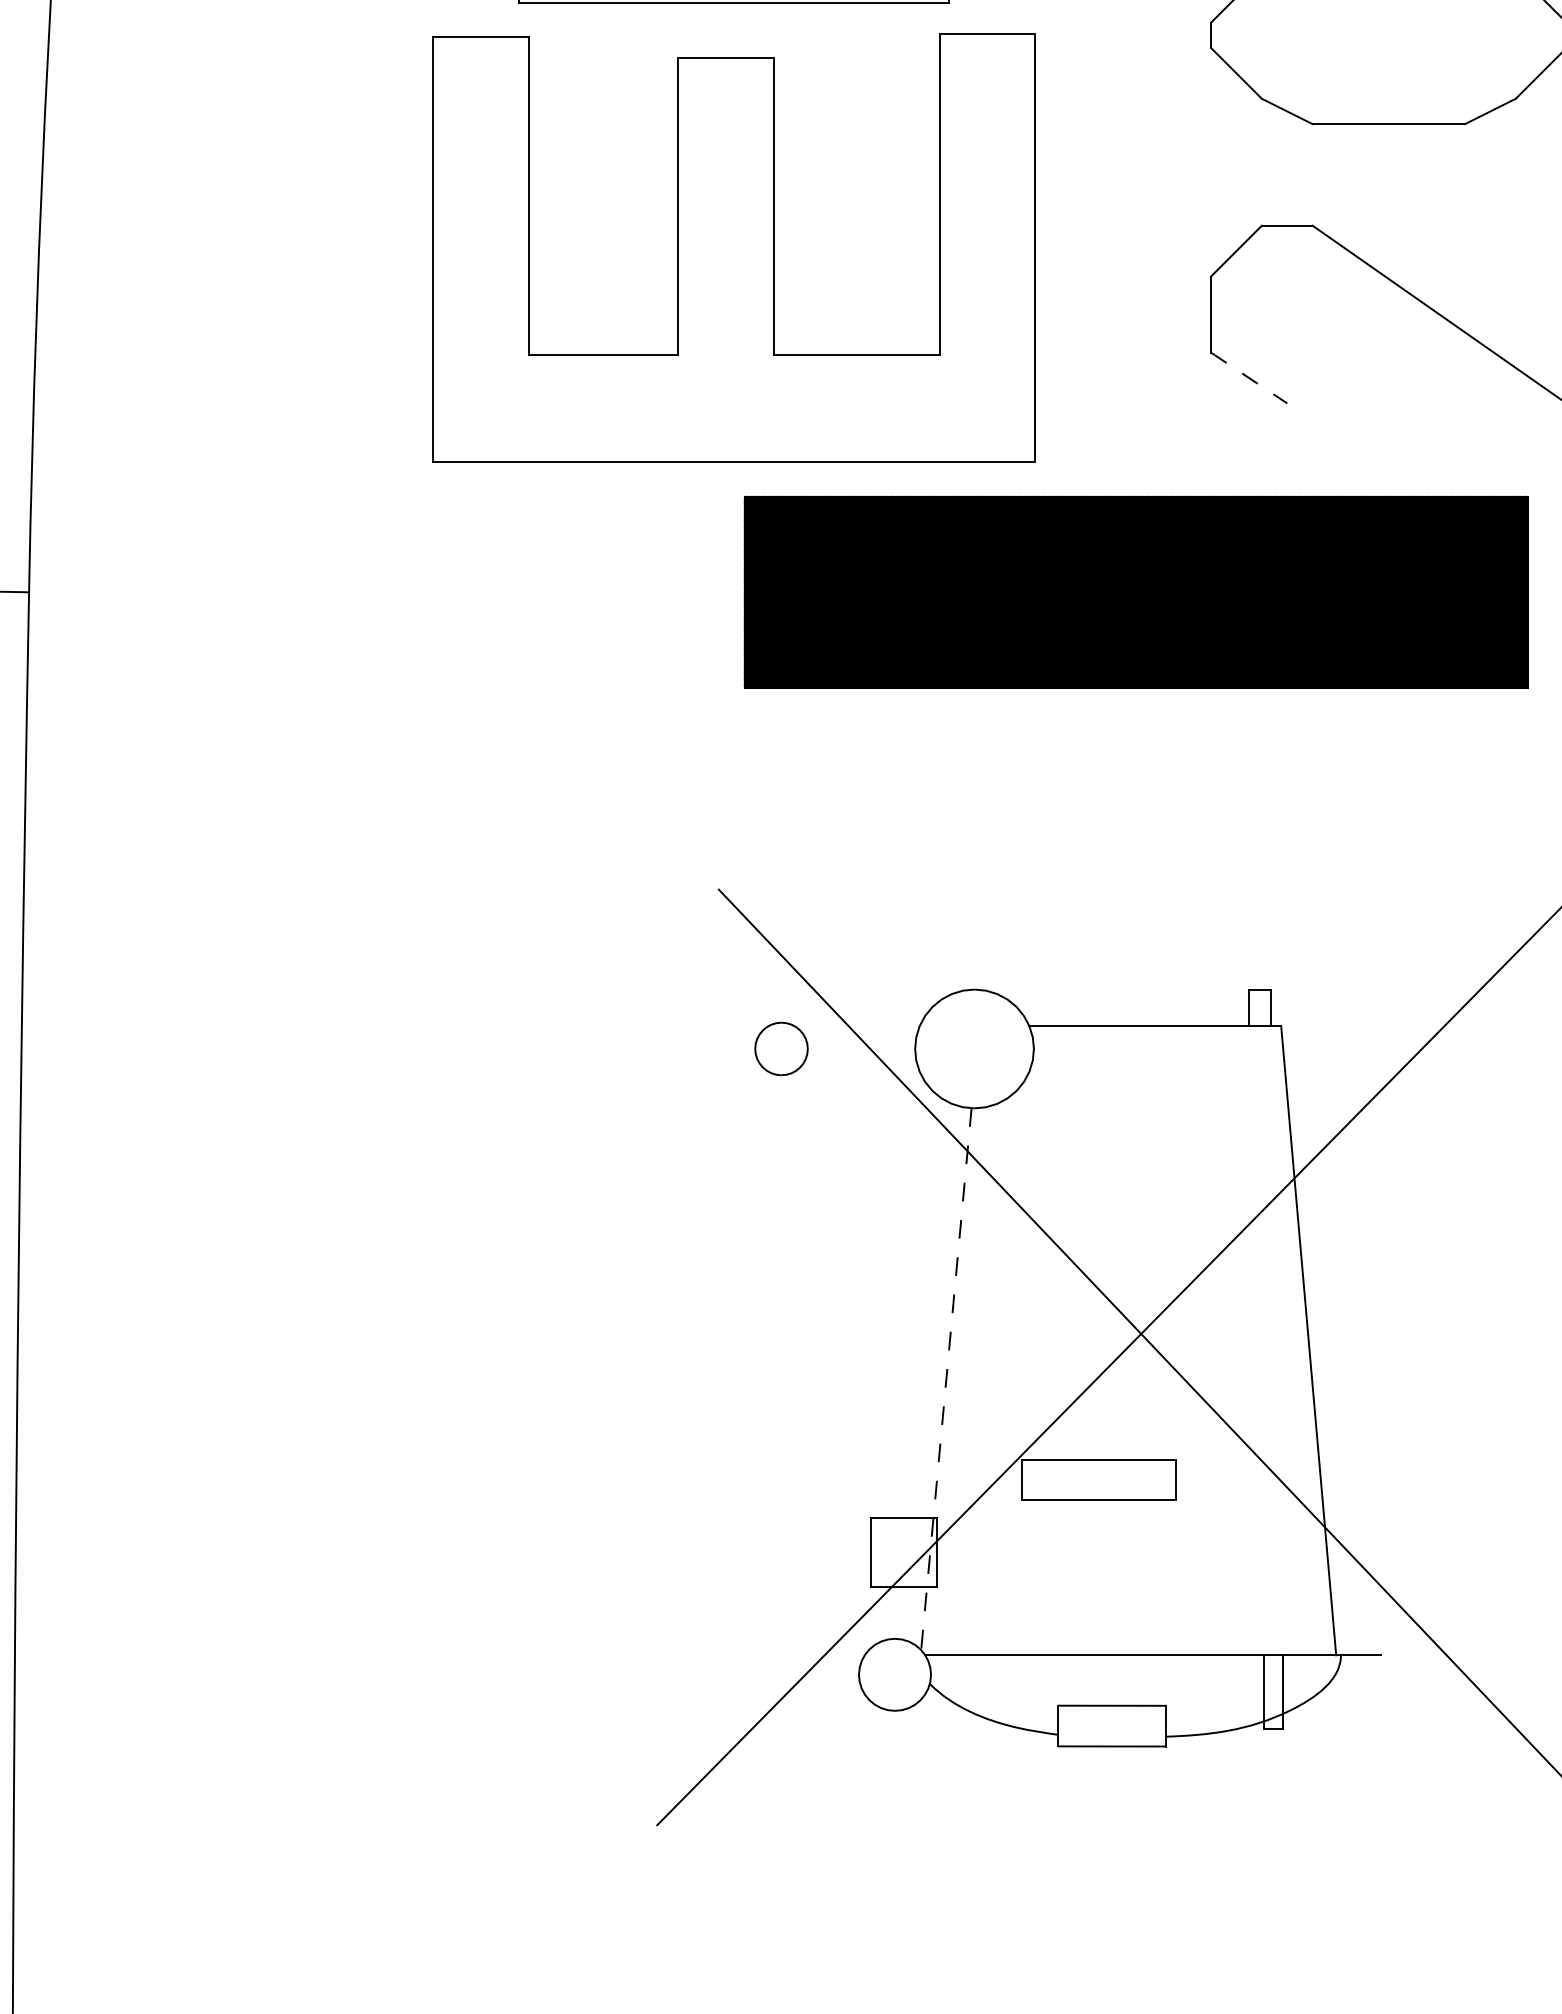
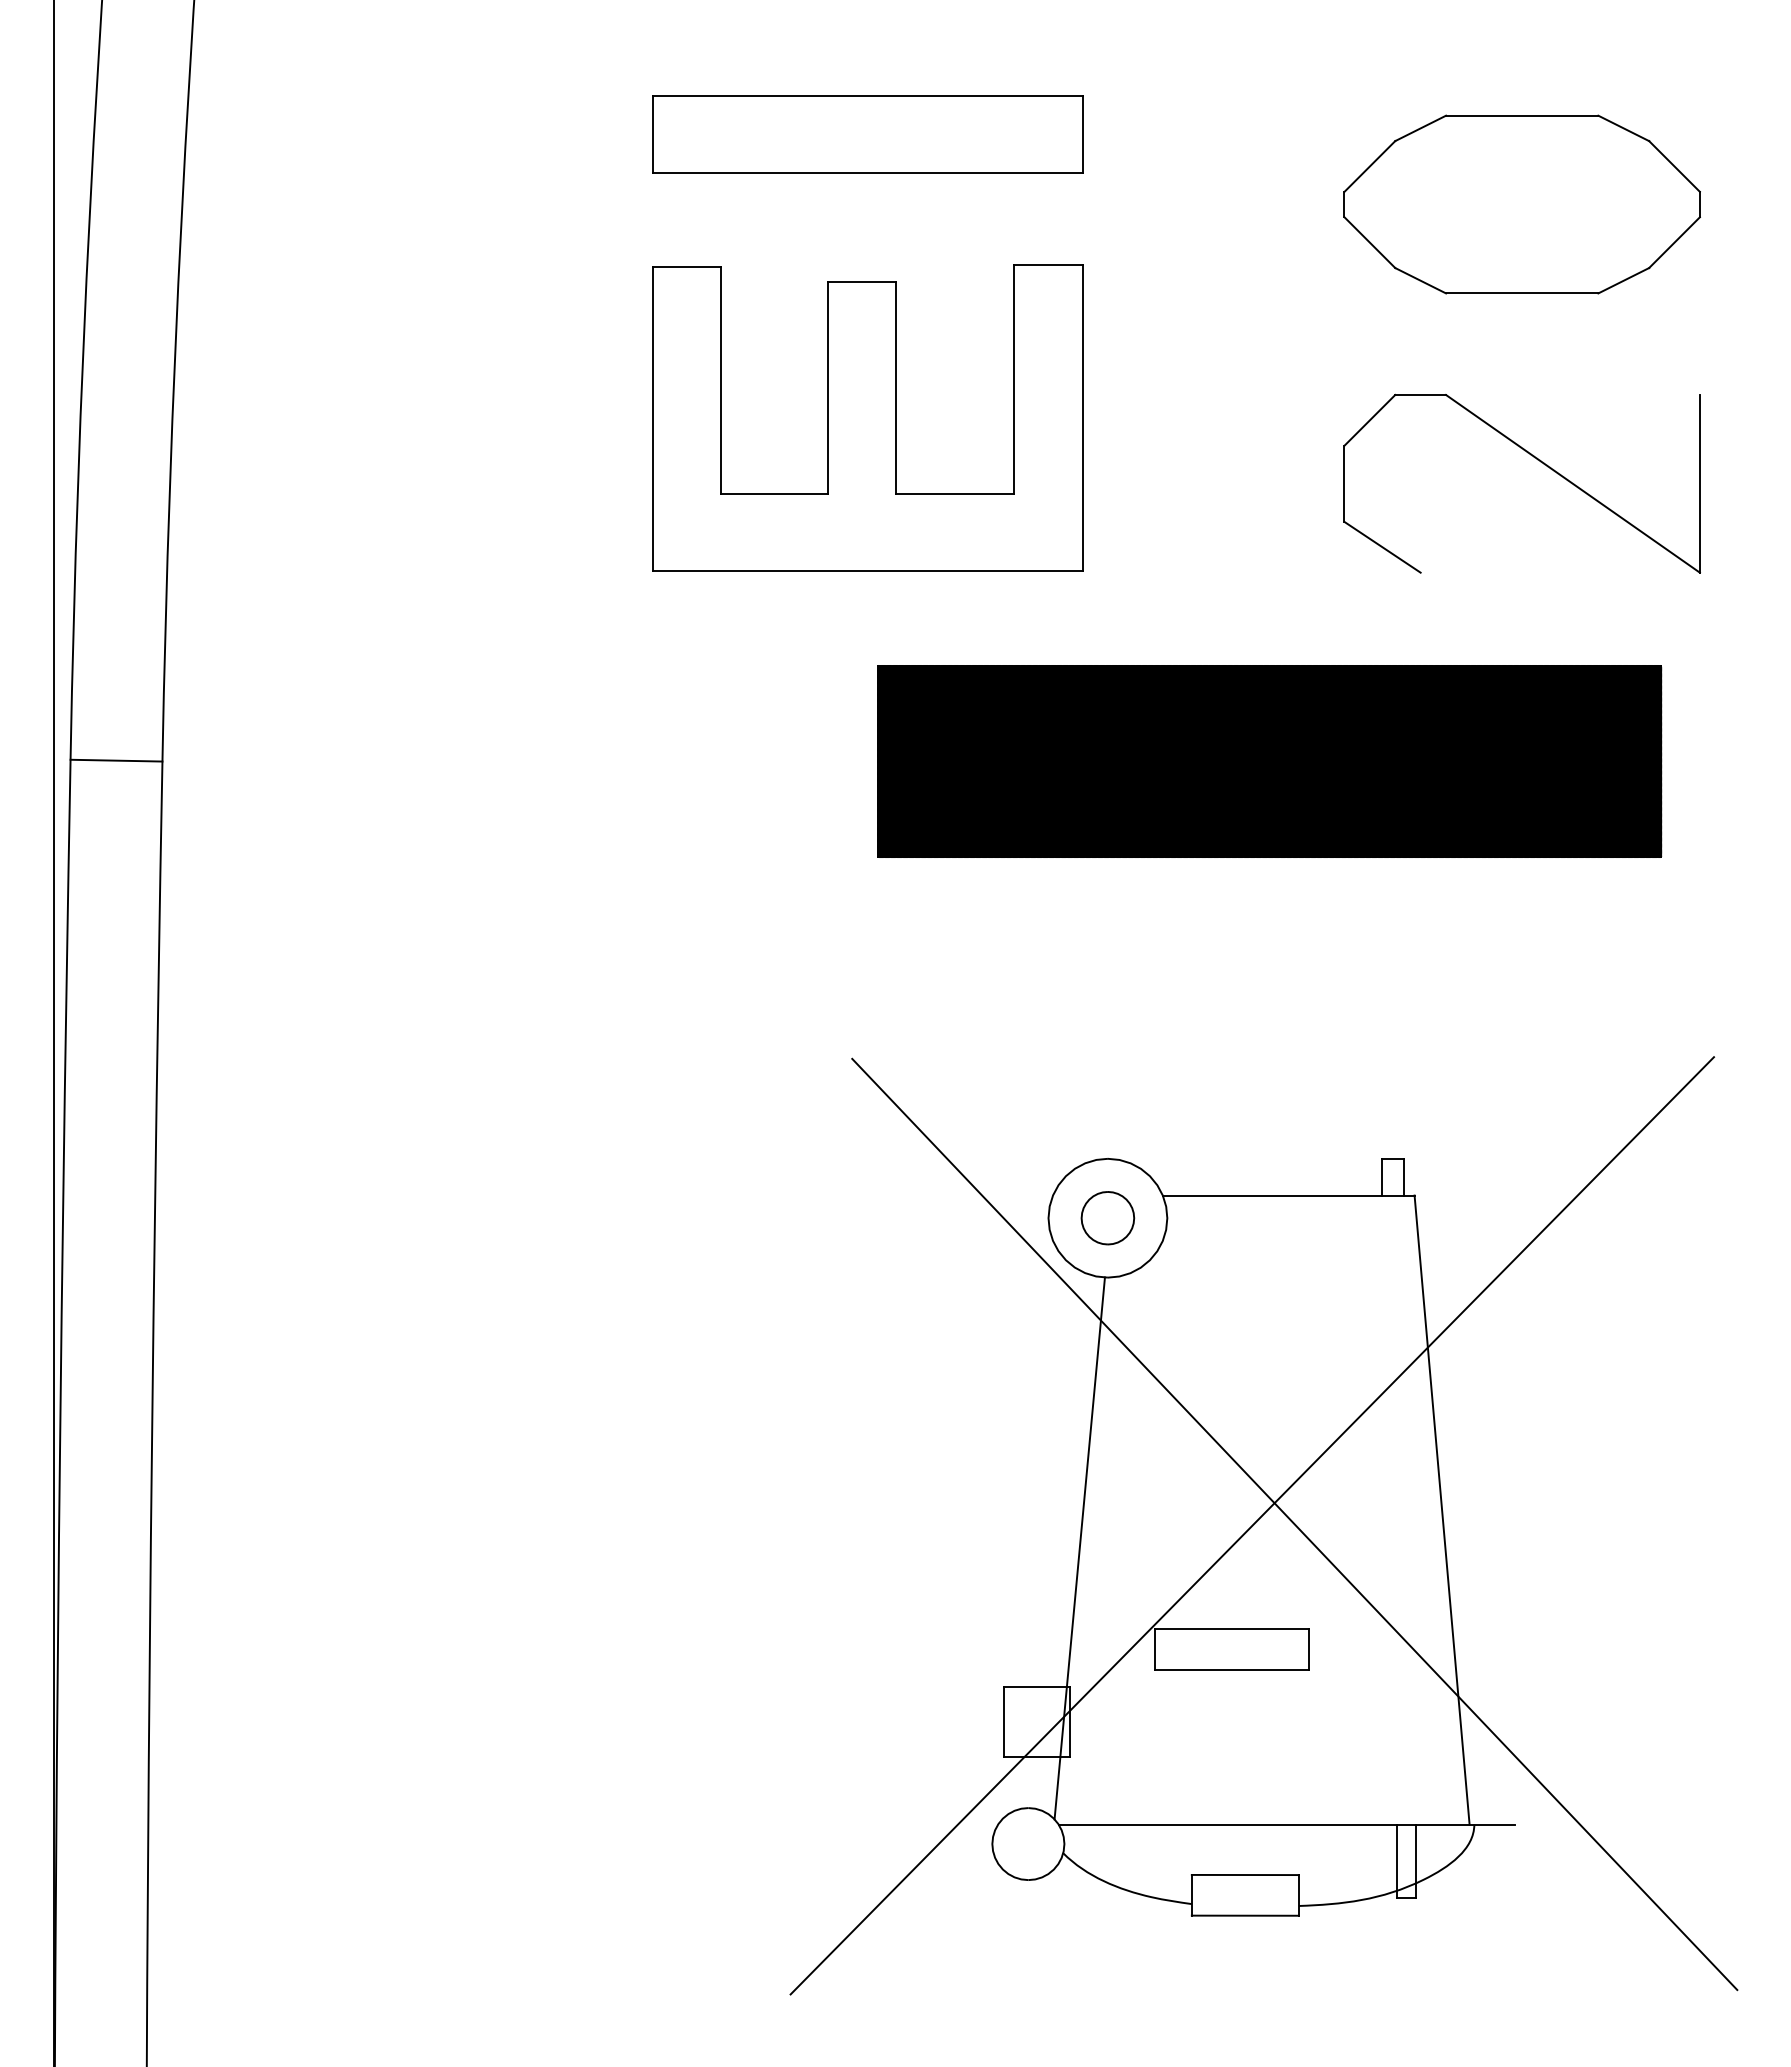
part: (734, 248) -> (867, 417), size x0.71
line: (1249, 378) -> (1382, 547), dashed -> solid
part: (781, 1049) -> (1107, 1218), moved
line: (946, 1379) -> (1079, 1548), dashed -> solid

